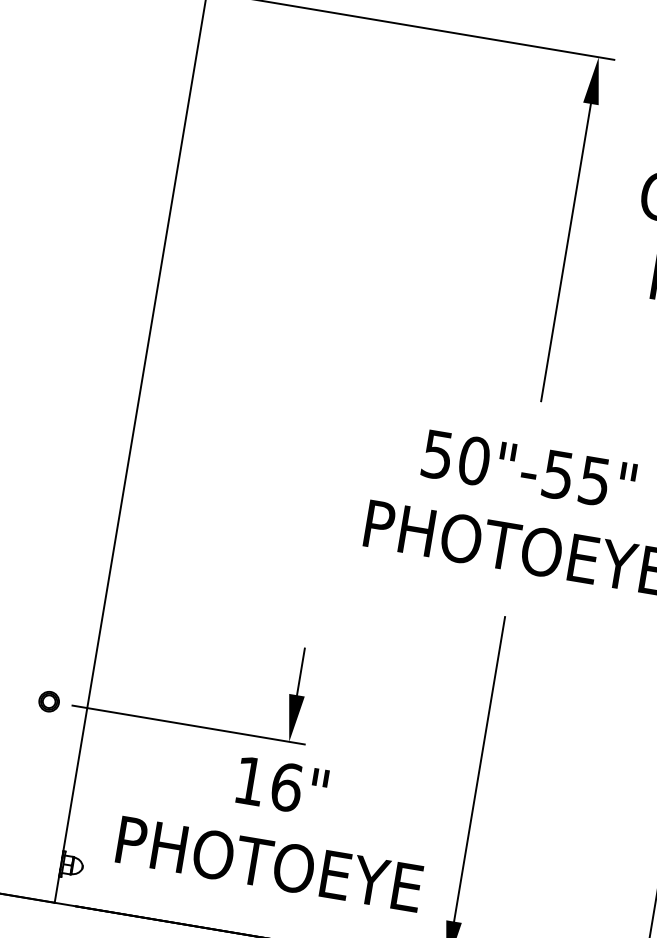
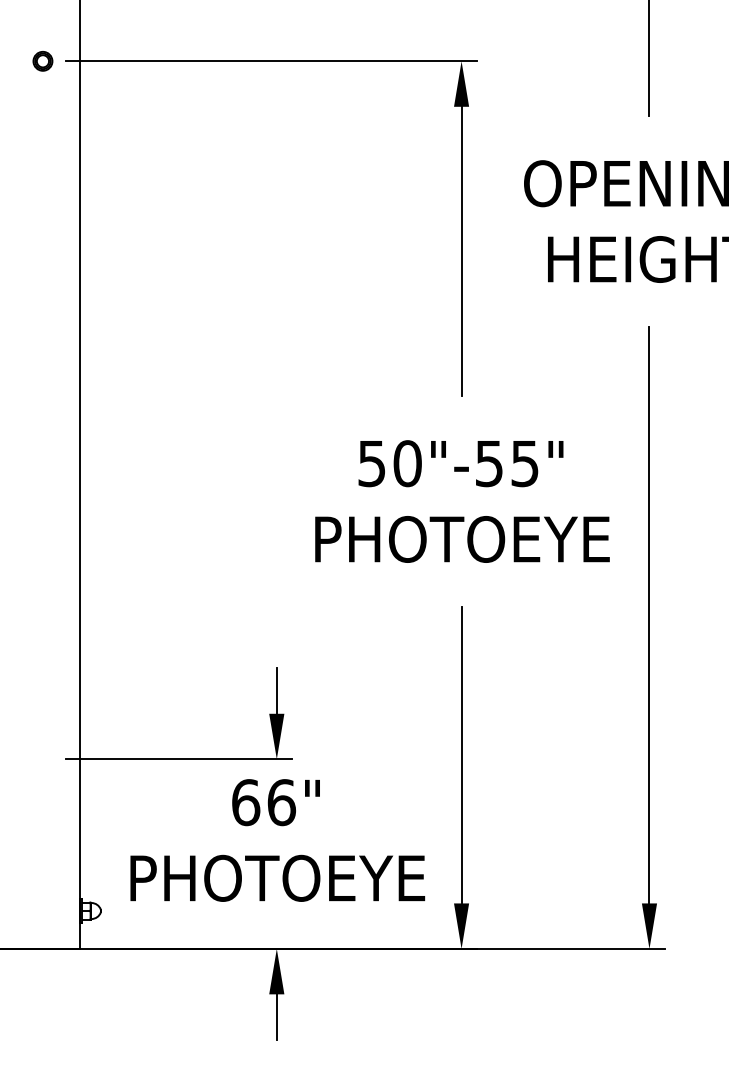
part: (48, 700) -> (42, 758), removed
text: (250, 781) -> (246, 802), 16" -> 66"

